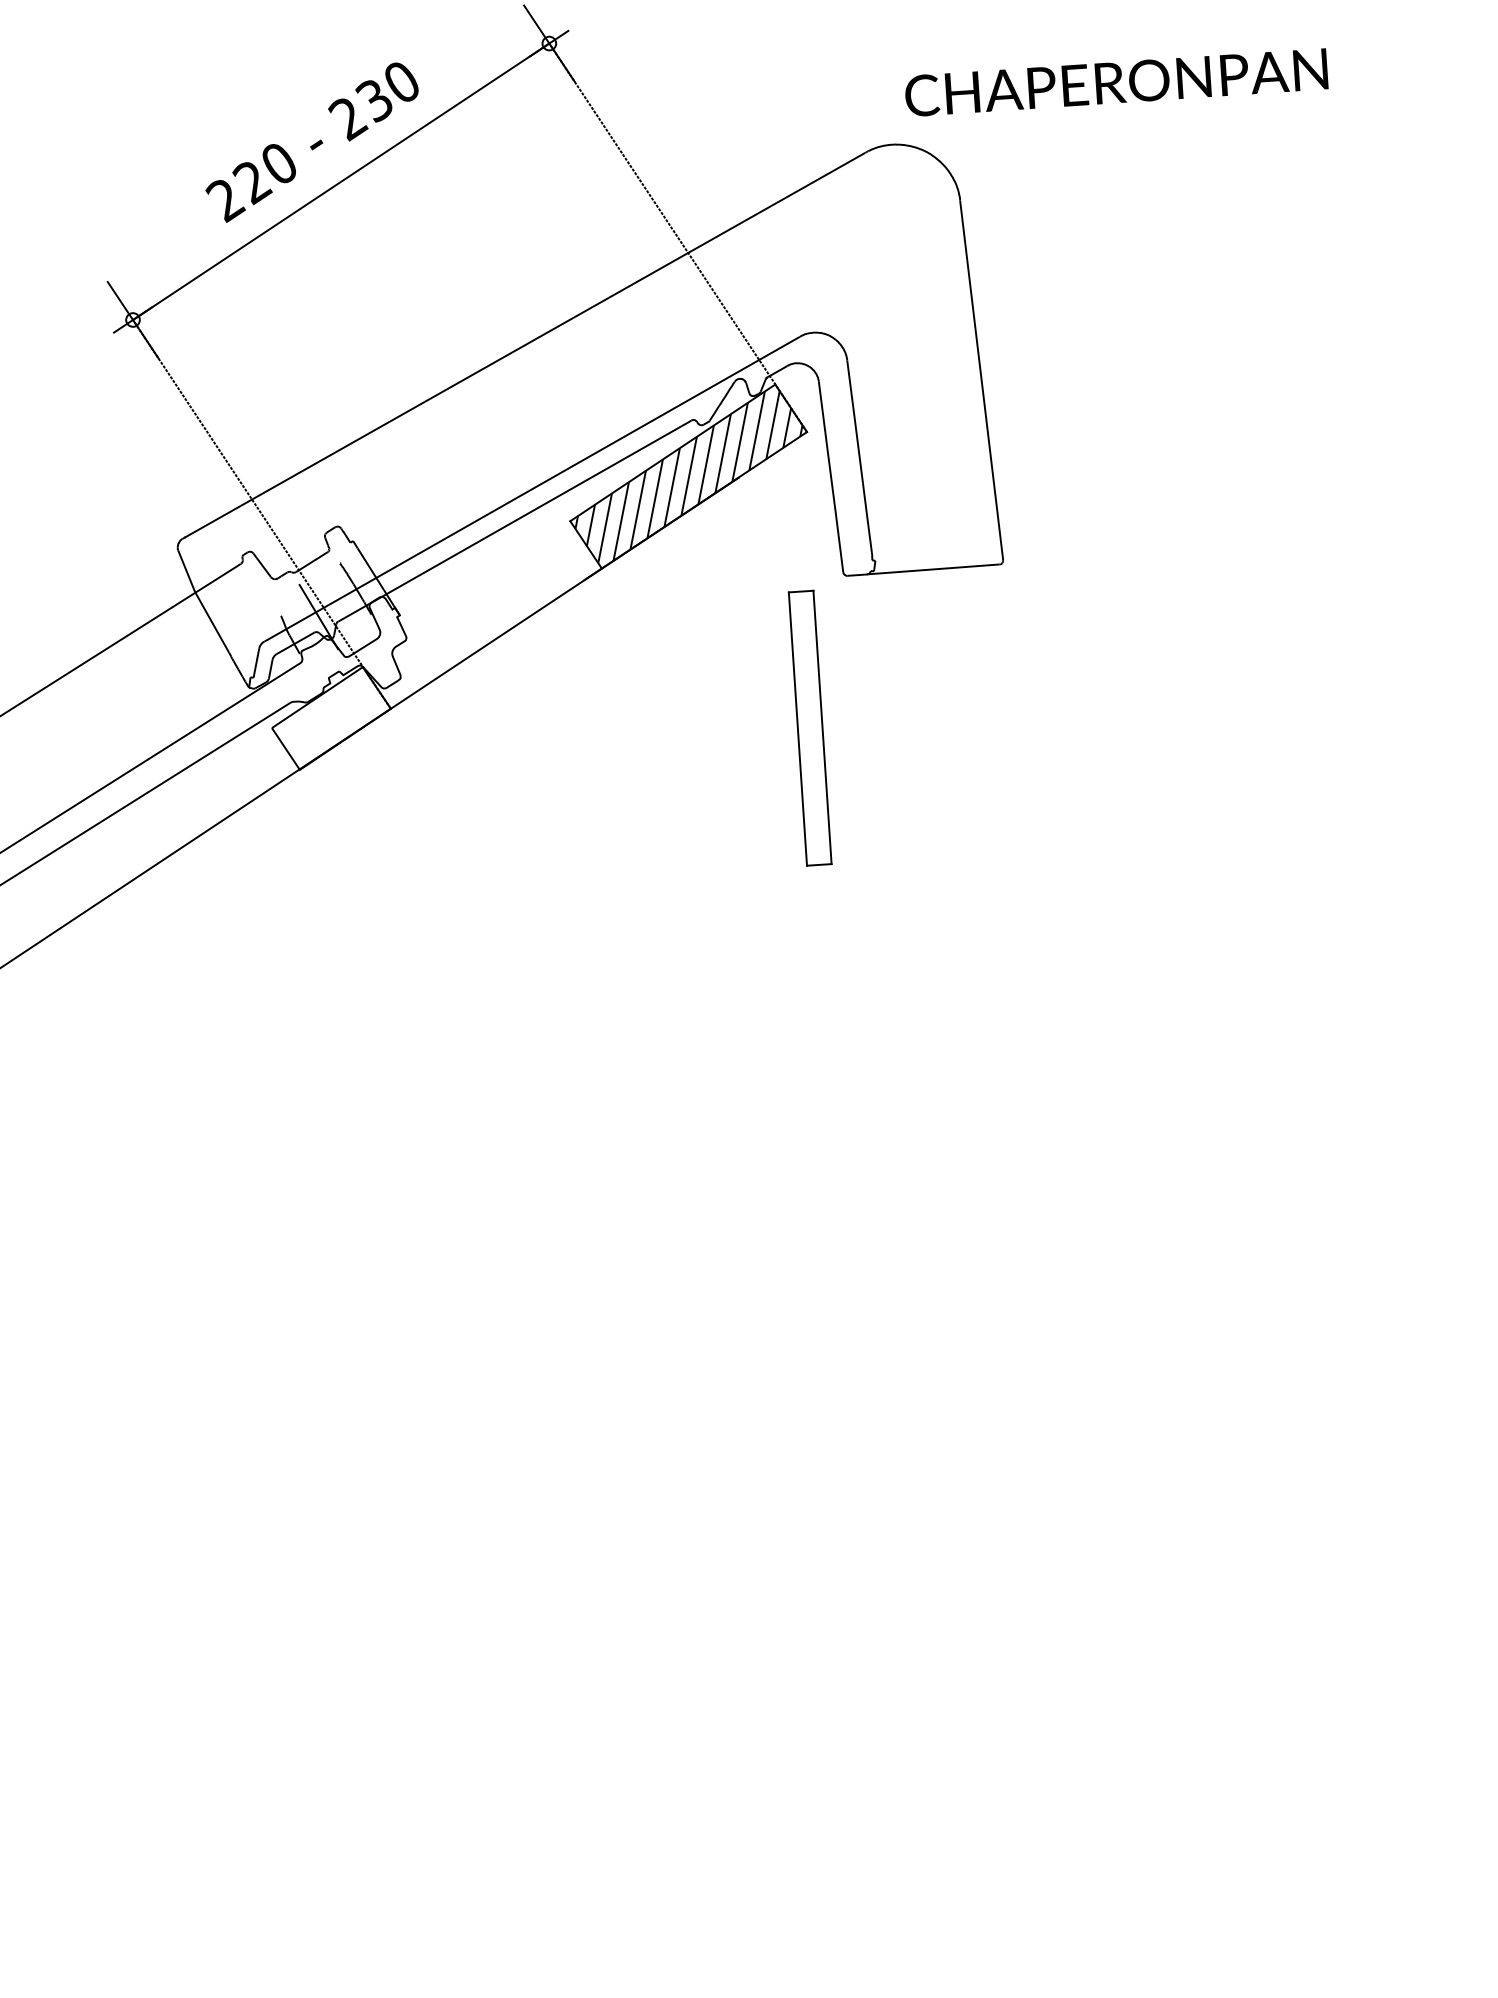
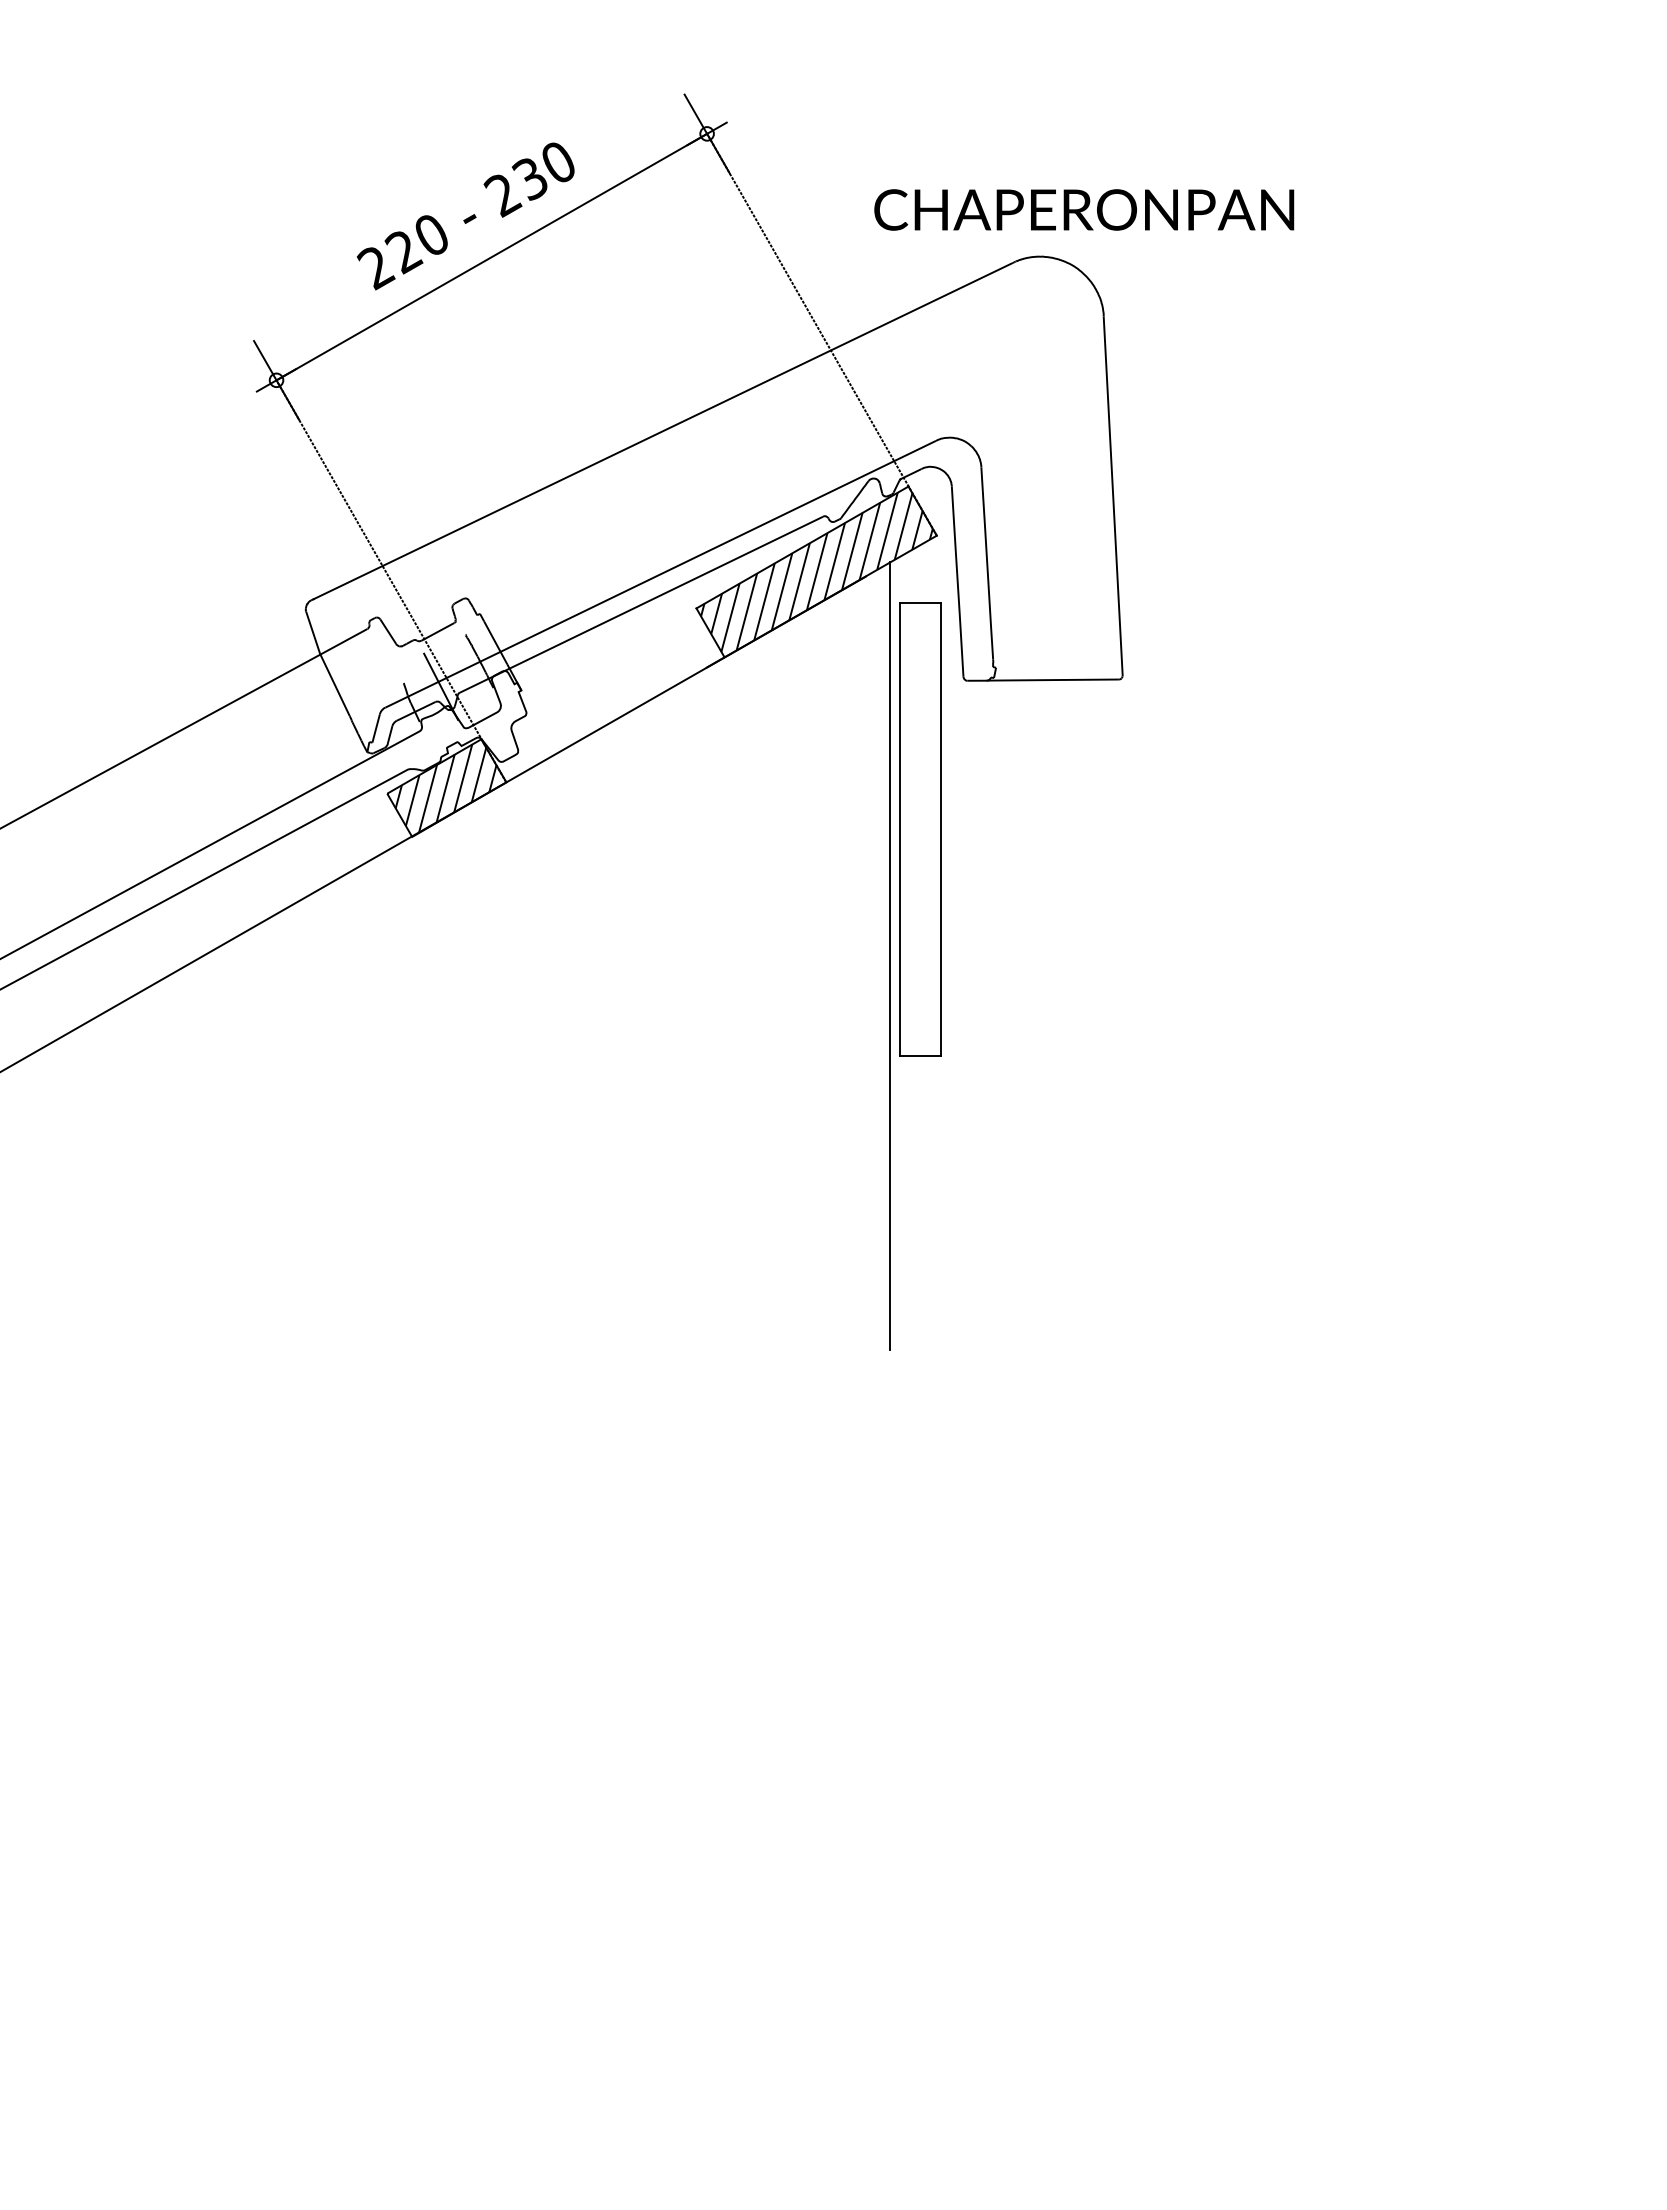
text: (1116, 82) -> (1084, 209), moved
hatch: (330, 718) -> (445, 788), added
part: (810, 728) -> (920, 829), size x1.67
line: (788, 858) -> (890, 956), added

